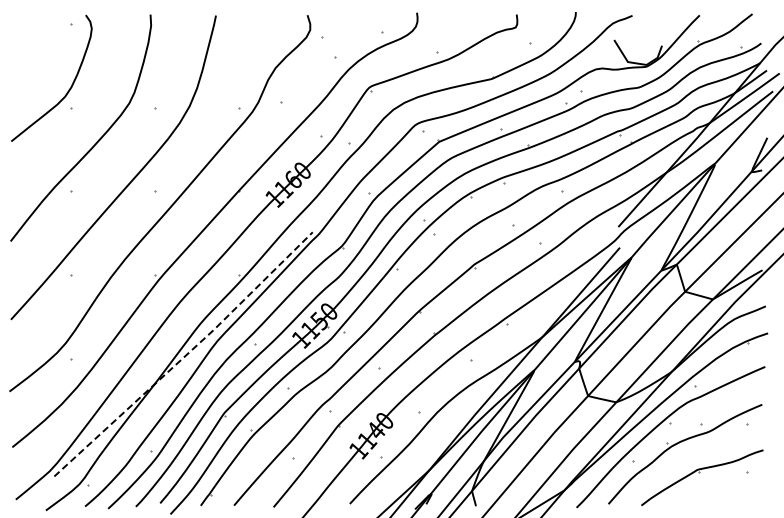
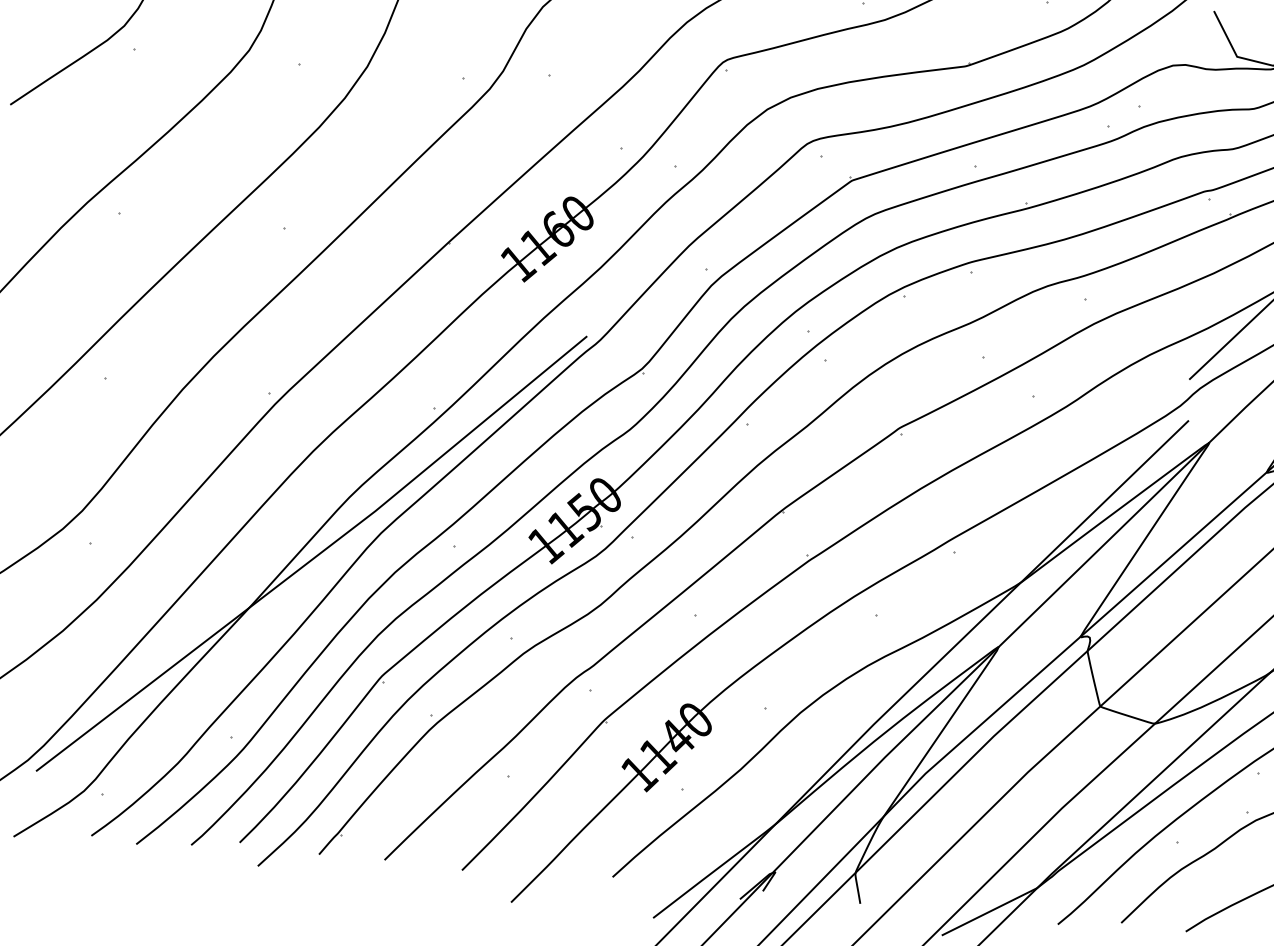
line: (185, 355) -> (315, 556), dashed -> solid

